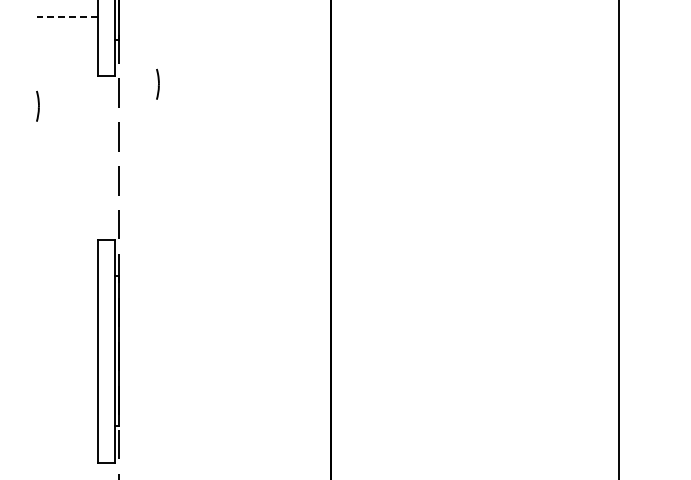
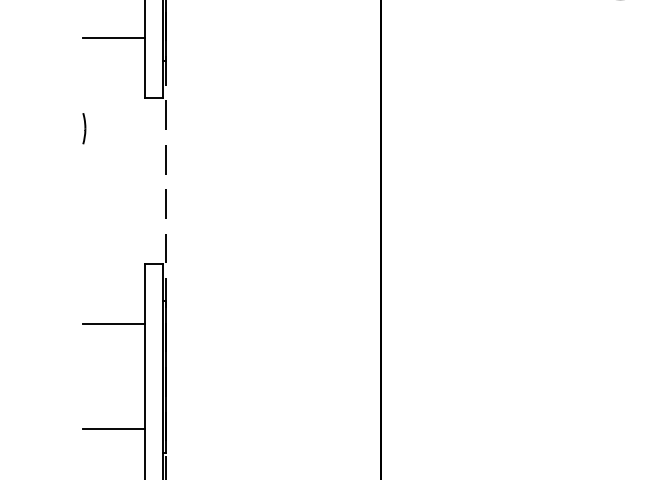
line: (66, 16) -> (113, 37), dashed -> solid
line: (158, 83) -> (206, 105), removed
line: (66, 299) -> (113, 324), added
line: (66, 403) -> (113, 429), added

